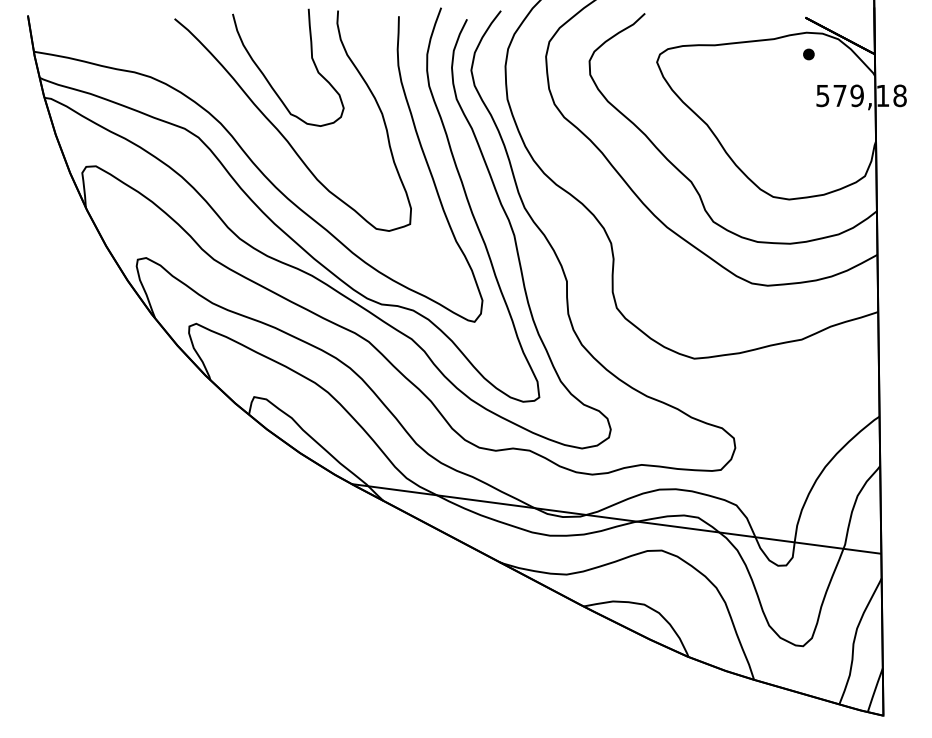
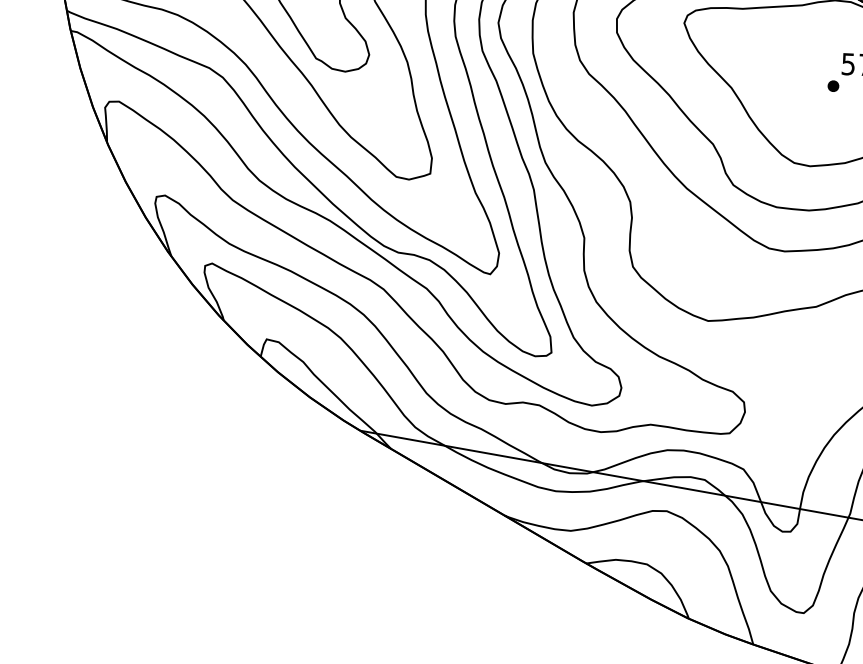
part: (808, 54) -> (833, 86), moved

